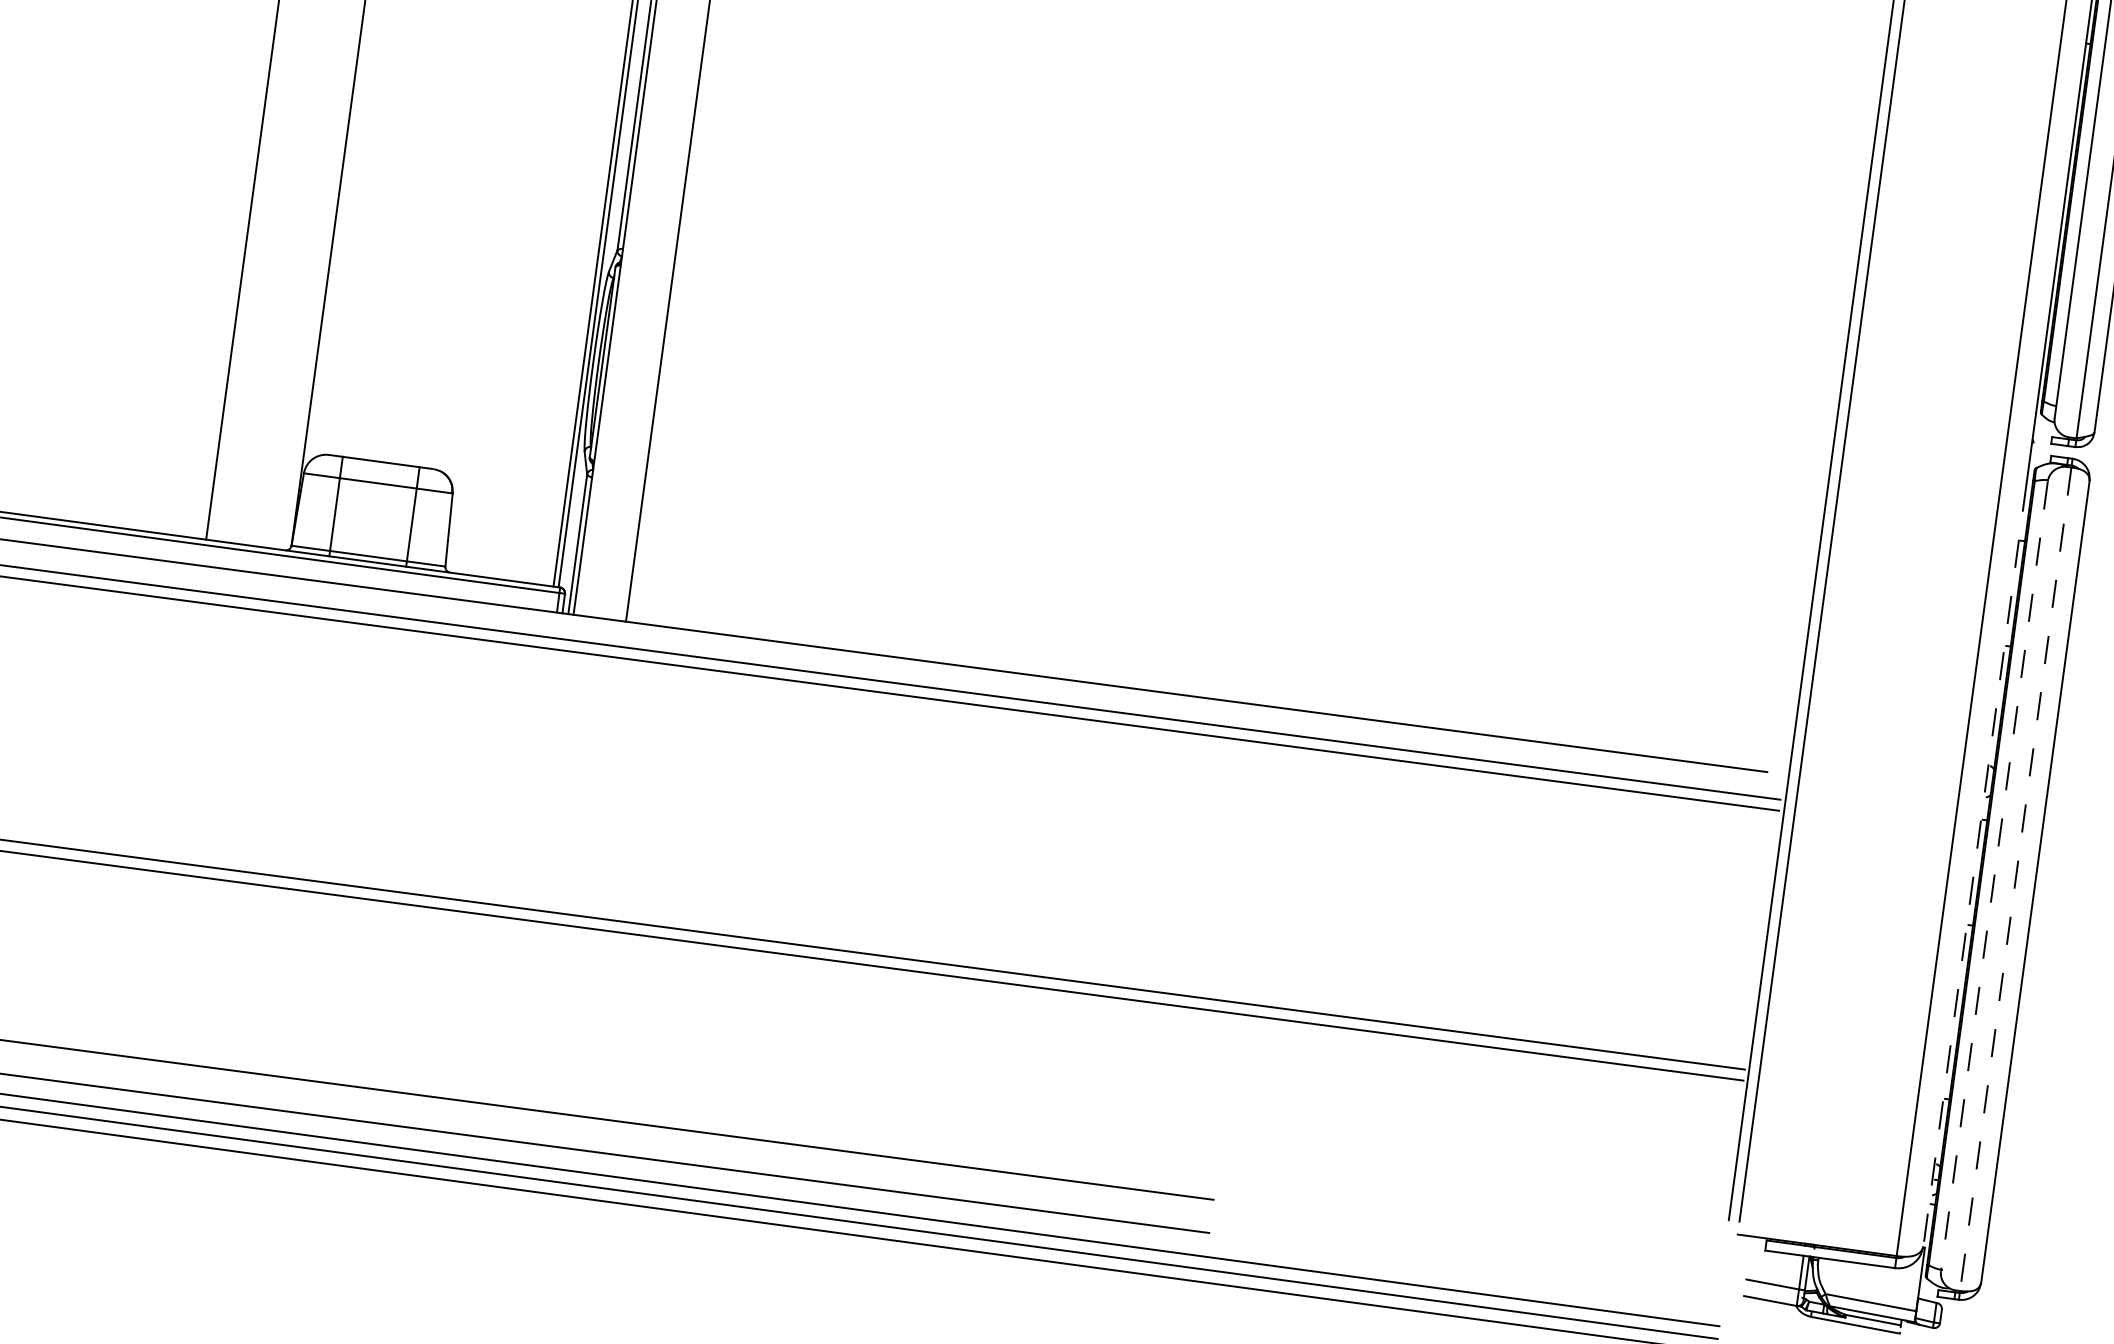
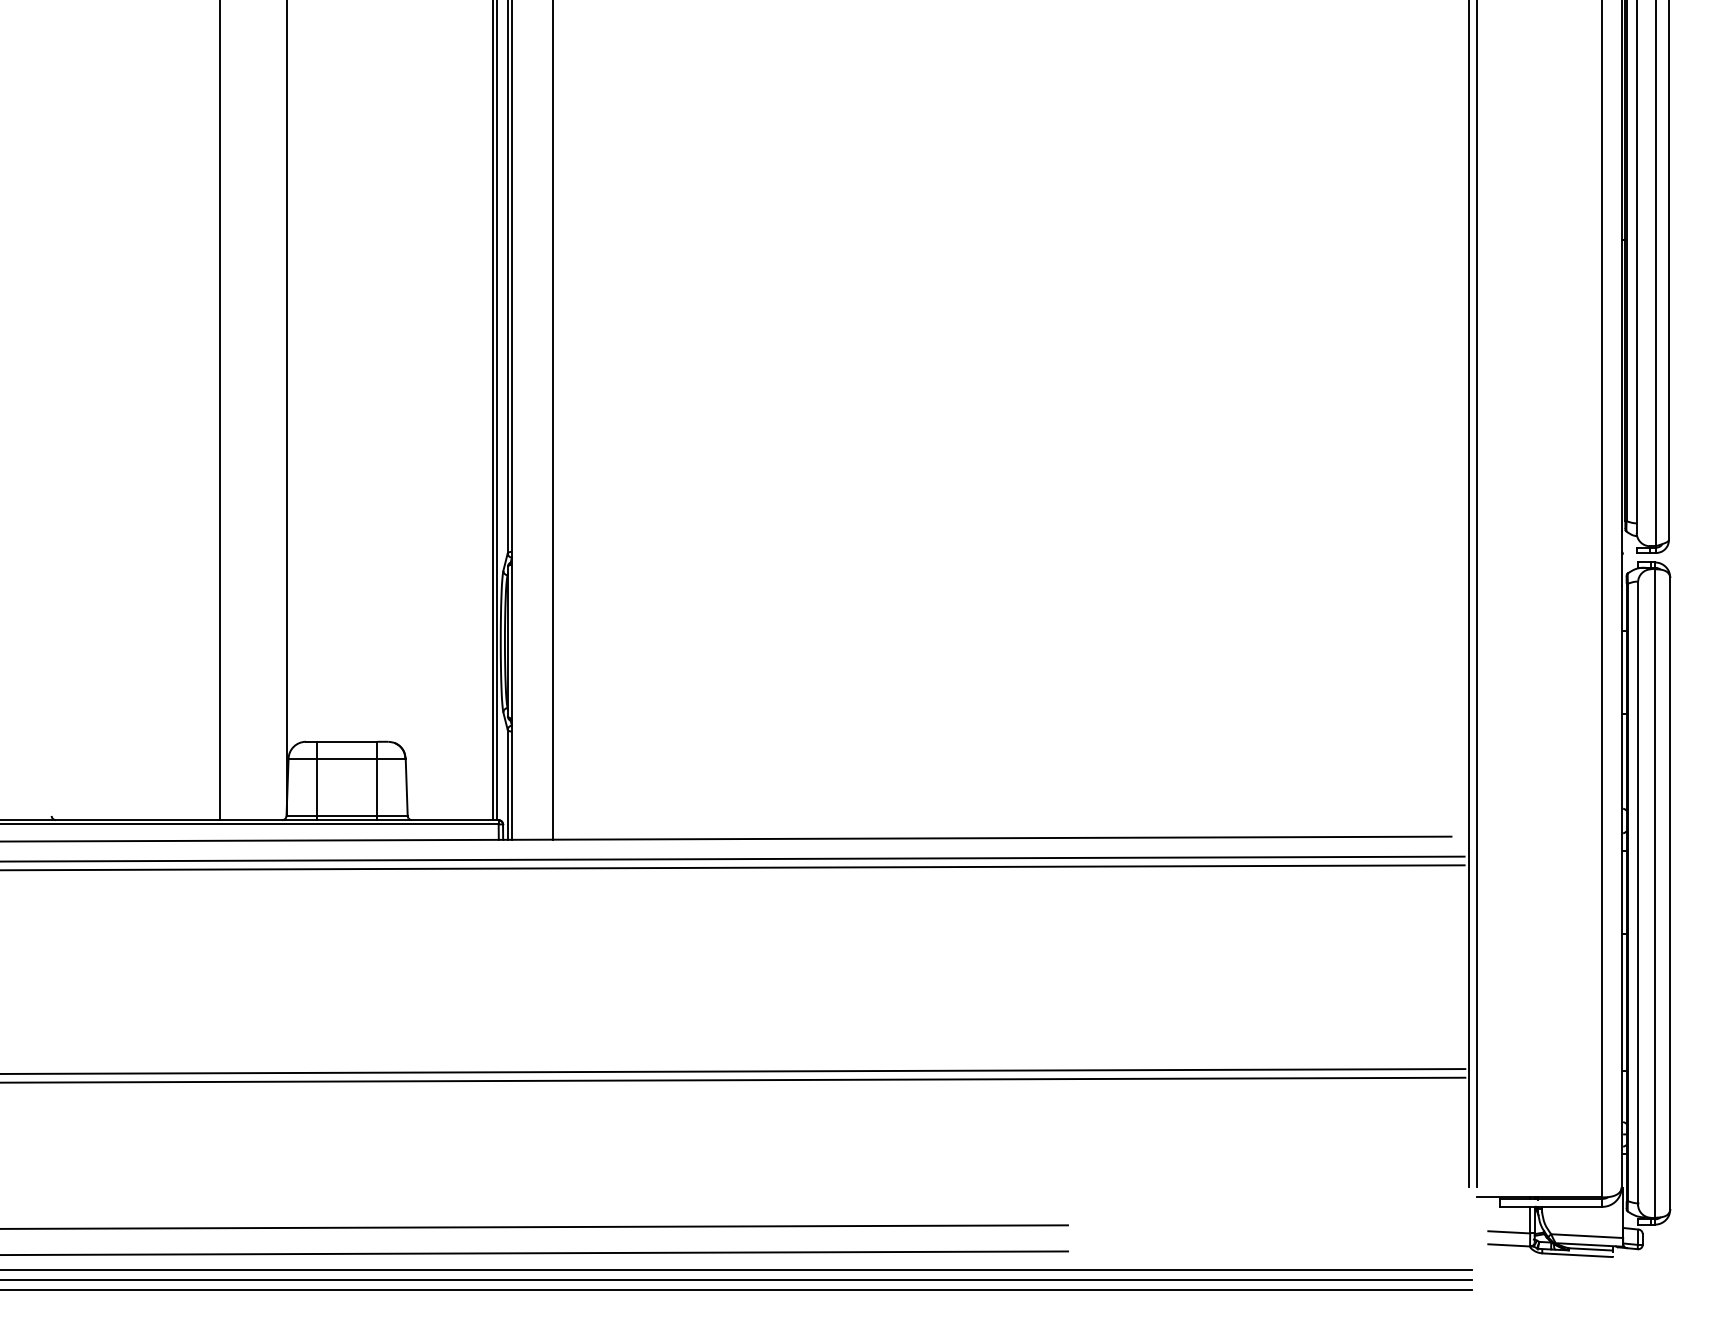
line: (1974, 865) -> (1621, 887), dashed -> solid
line: (1994, 876) -> (1638, 893), dashed -> solid
line: (2015, 880) -> (1654, 894), dashed -> solid

